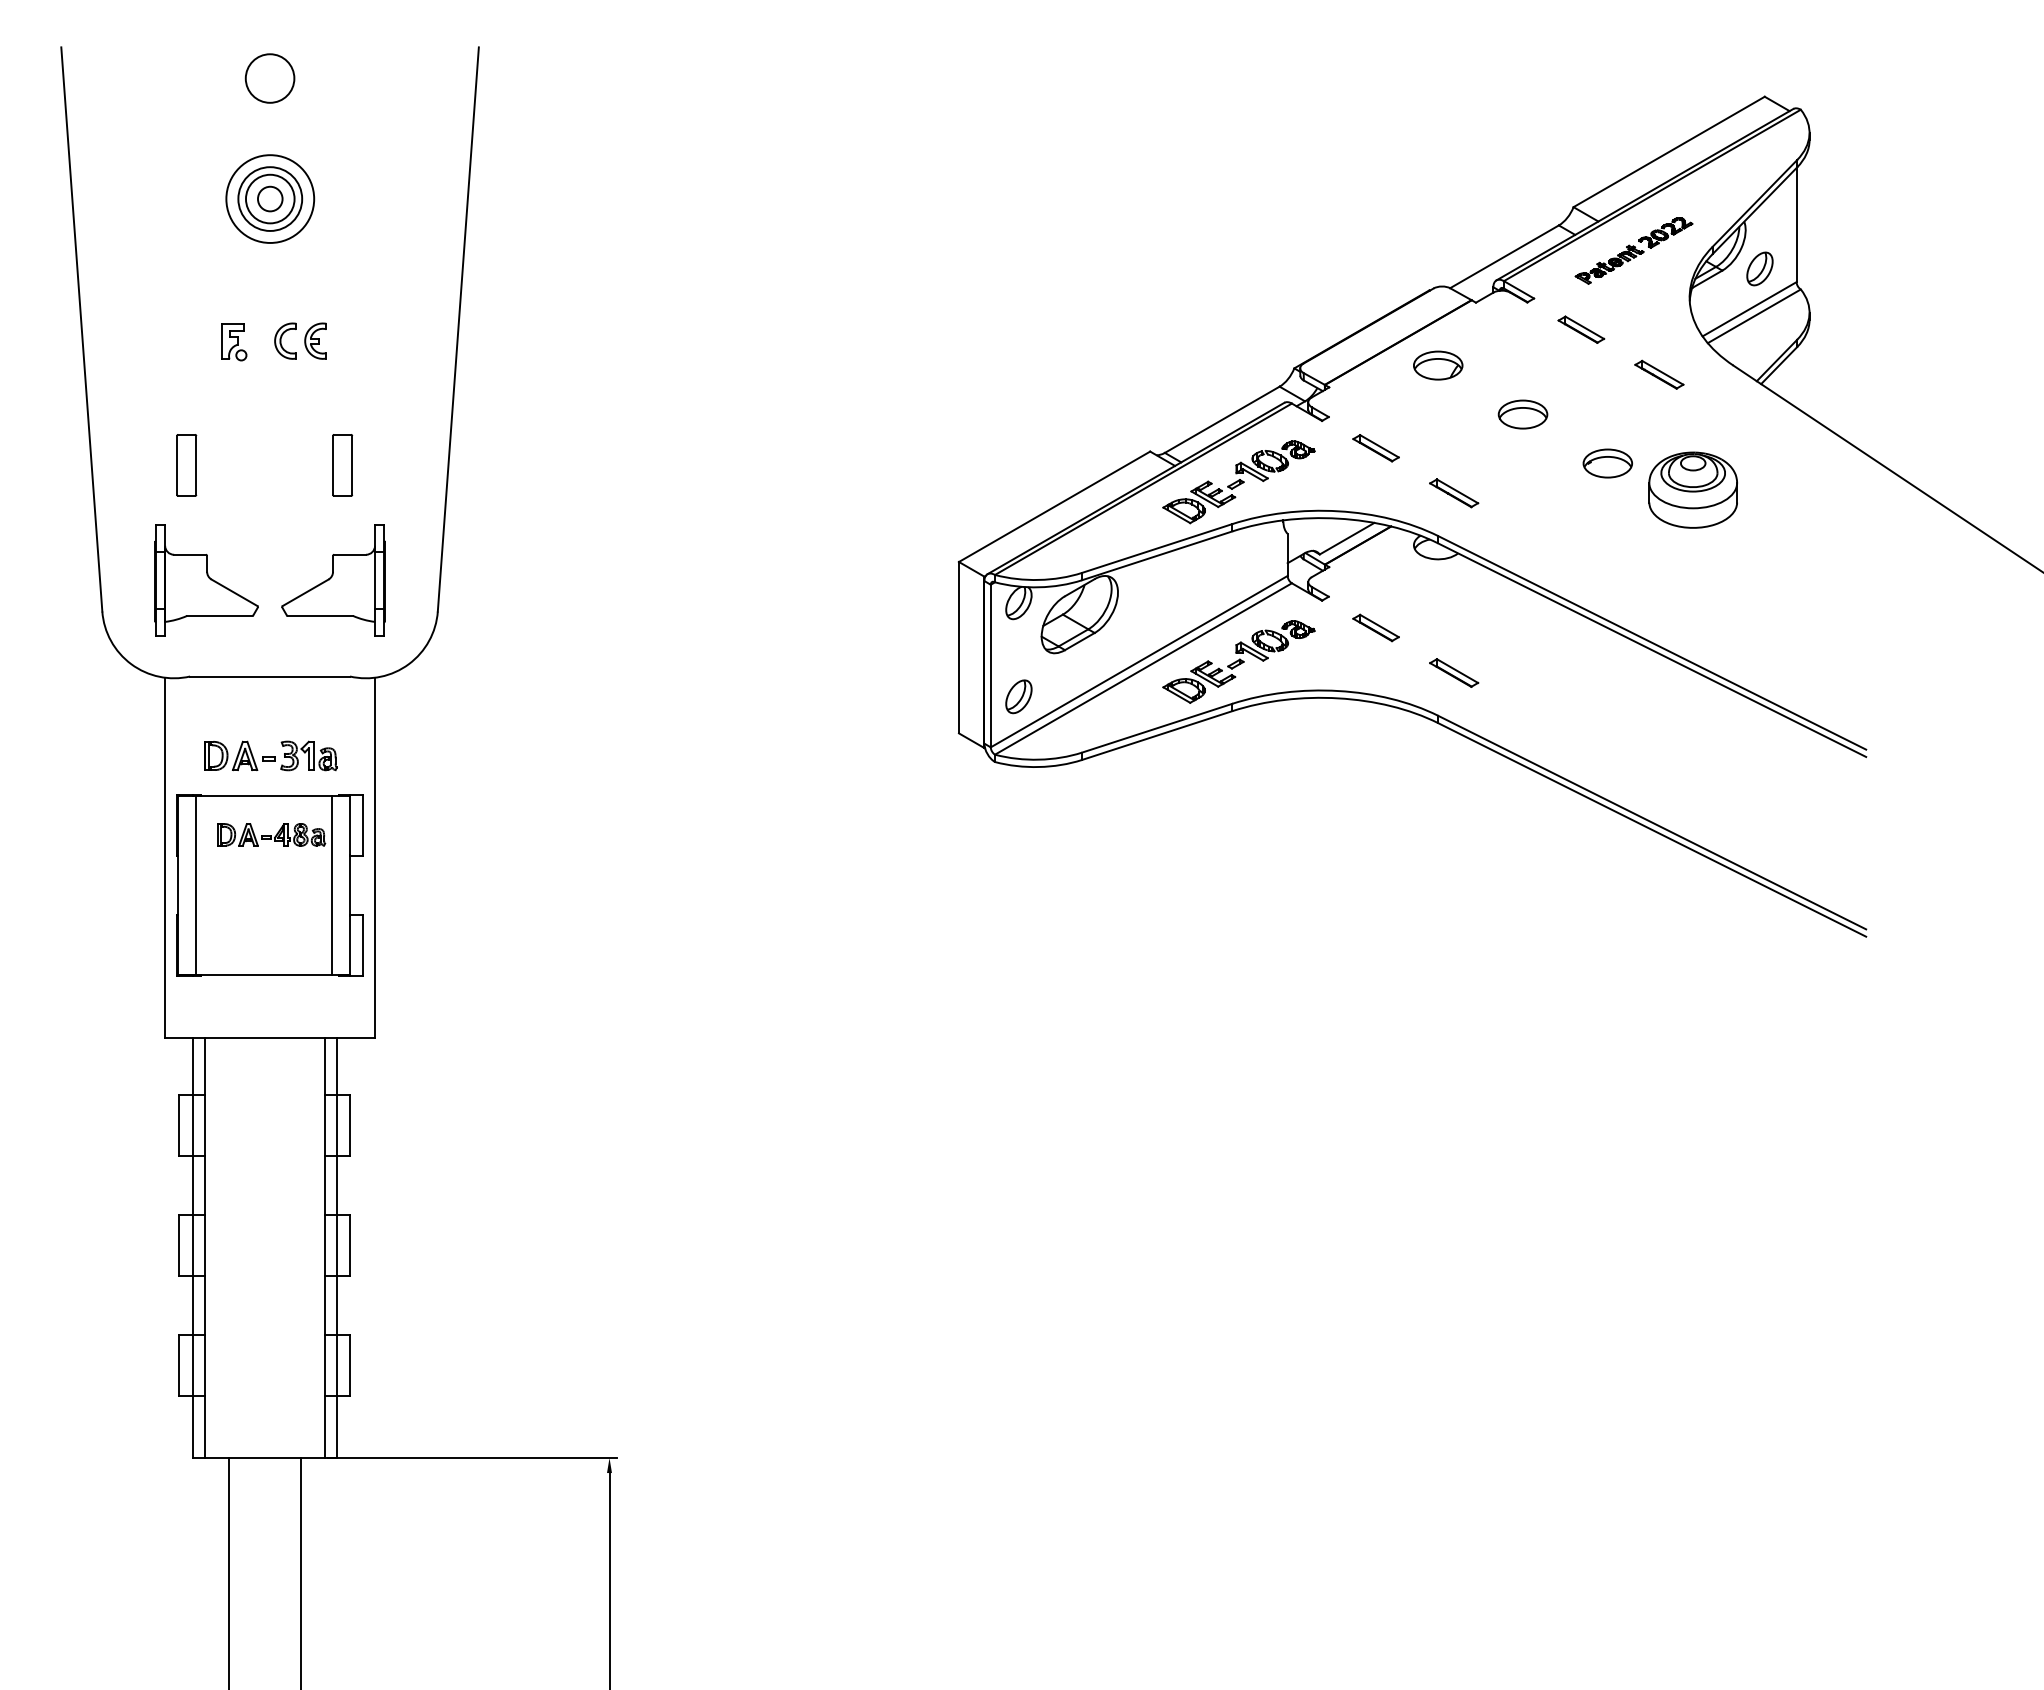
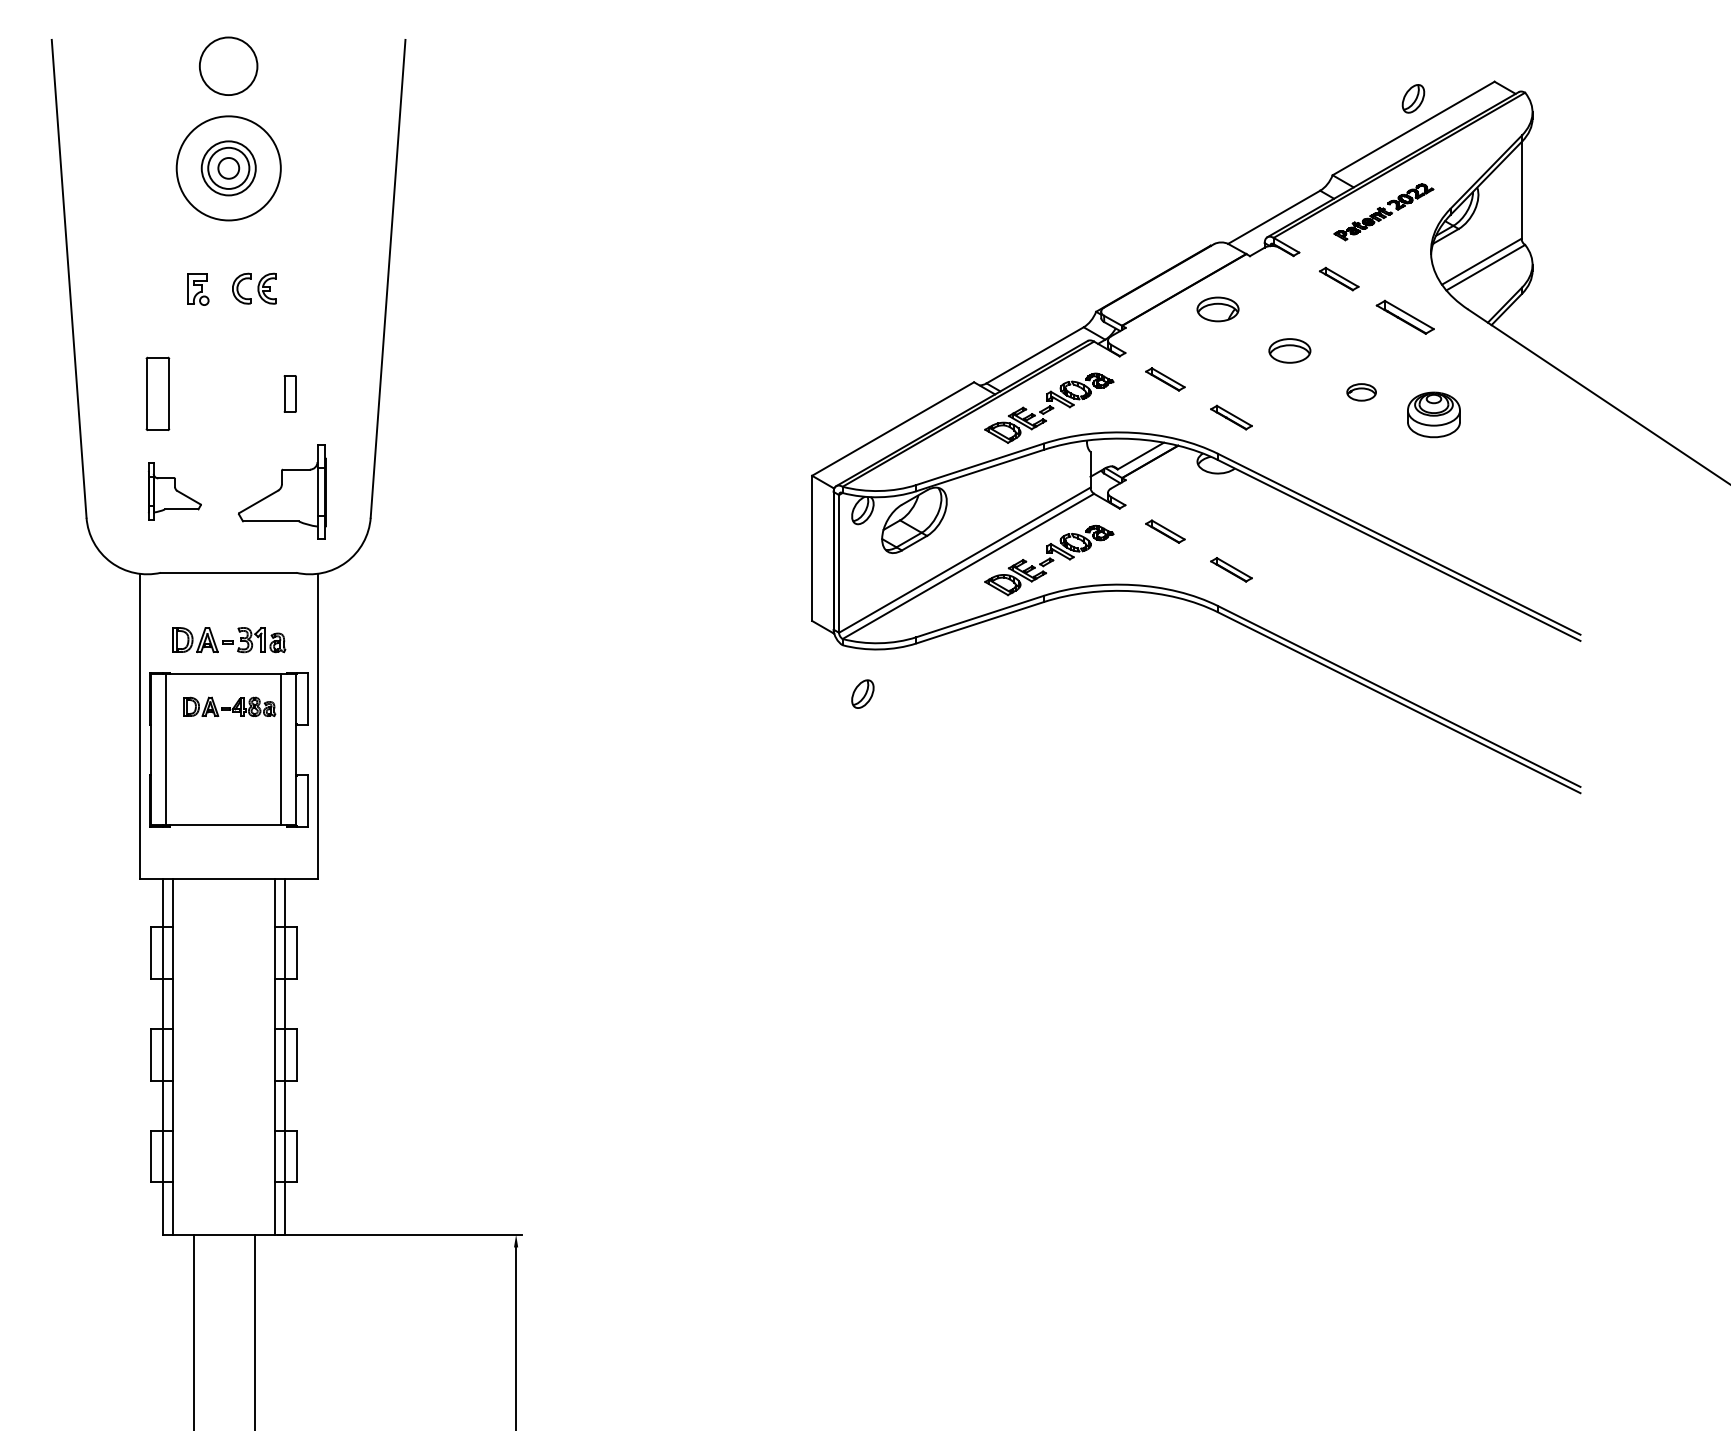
circle: (269, 78) -> (228, 66), size x1.4
circle: (270, 198) -> (228, 167), size x1.4
part: (1759, 268) -> (1413, 98), moved
part: (1659, 374) -> (1405, 316), size x1.4
part: (1607, 463) -> (1361, 392), size x0.7
part: (186, 465) -> (157, 394), size x1.4
part: (342, 465) -> (289, 394), size x0.7
part: (1692, 489) -> (1433, 414), size x0.7
part: (206, 580) -> (174, 491), size x0.6
part: (1018, 696) -> (862, 693), moved

